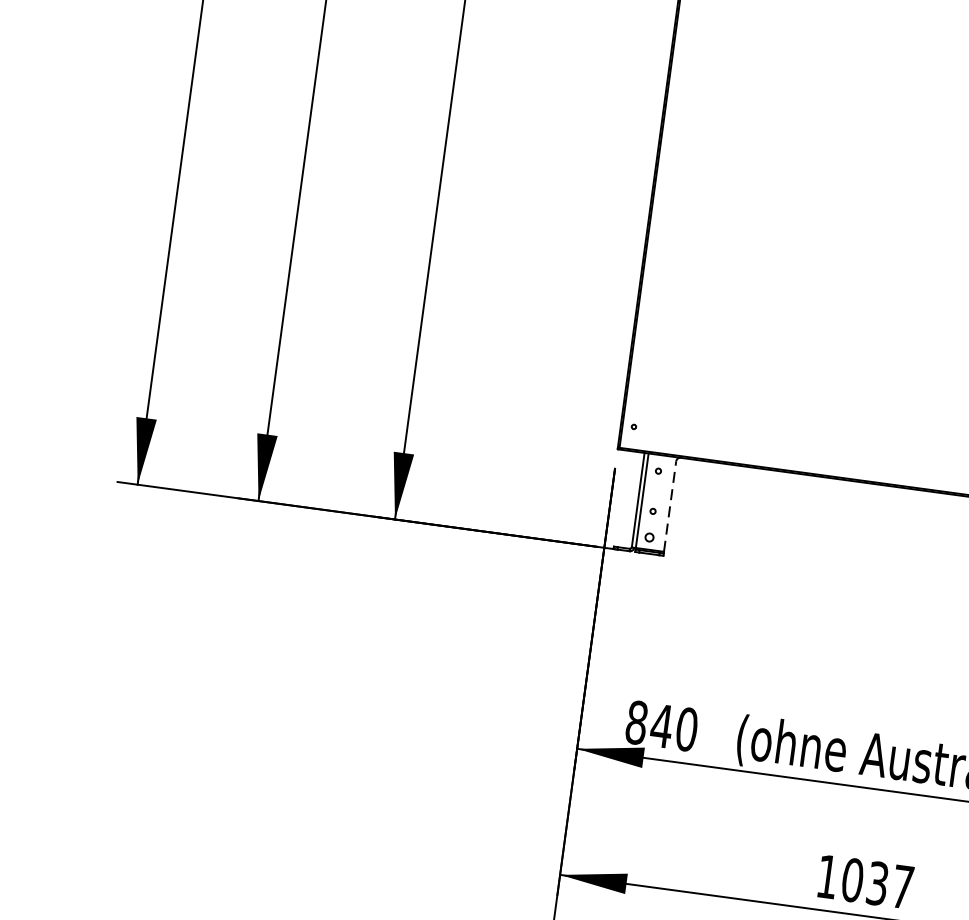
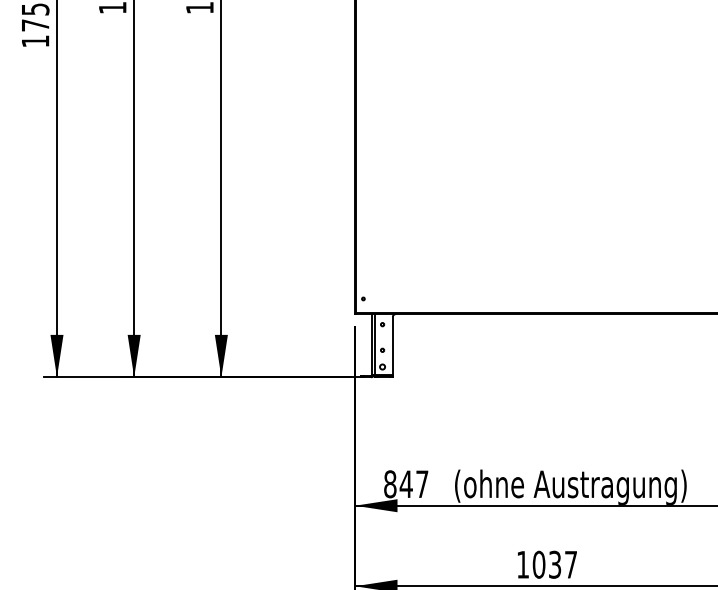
line: (669, 505) -> (392, 345), dashed -> solid
text: (687, 729) -> (422, 484), 840 -> 847

